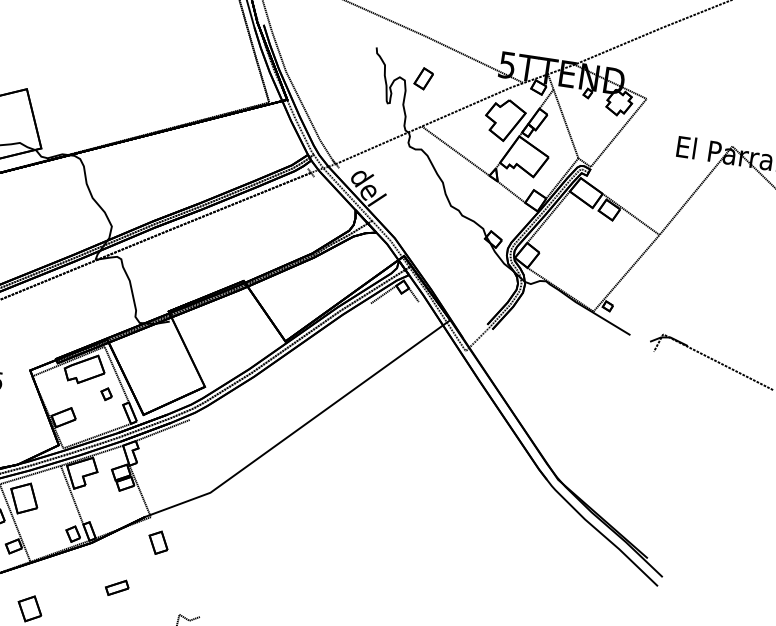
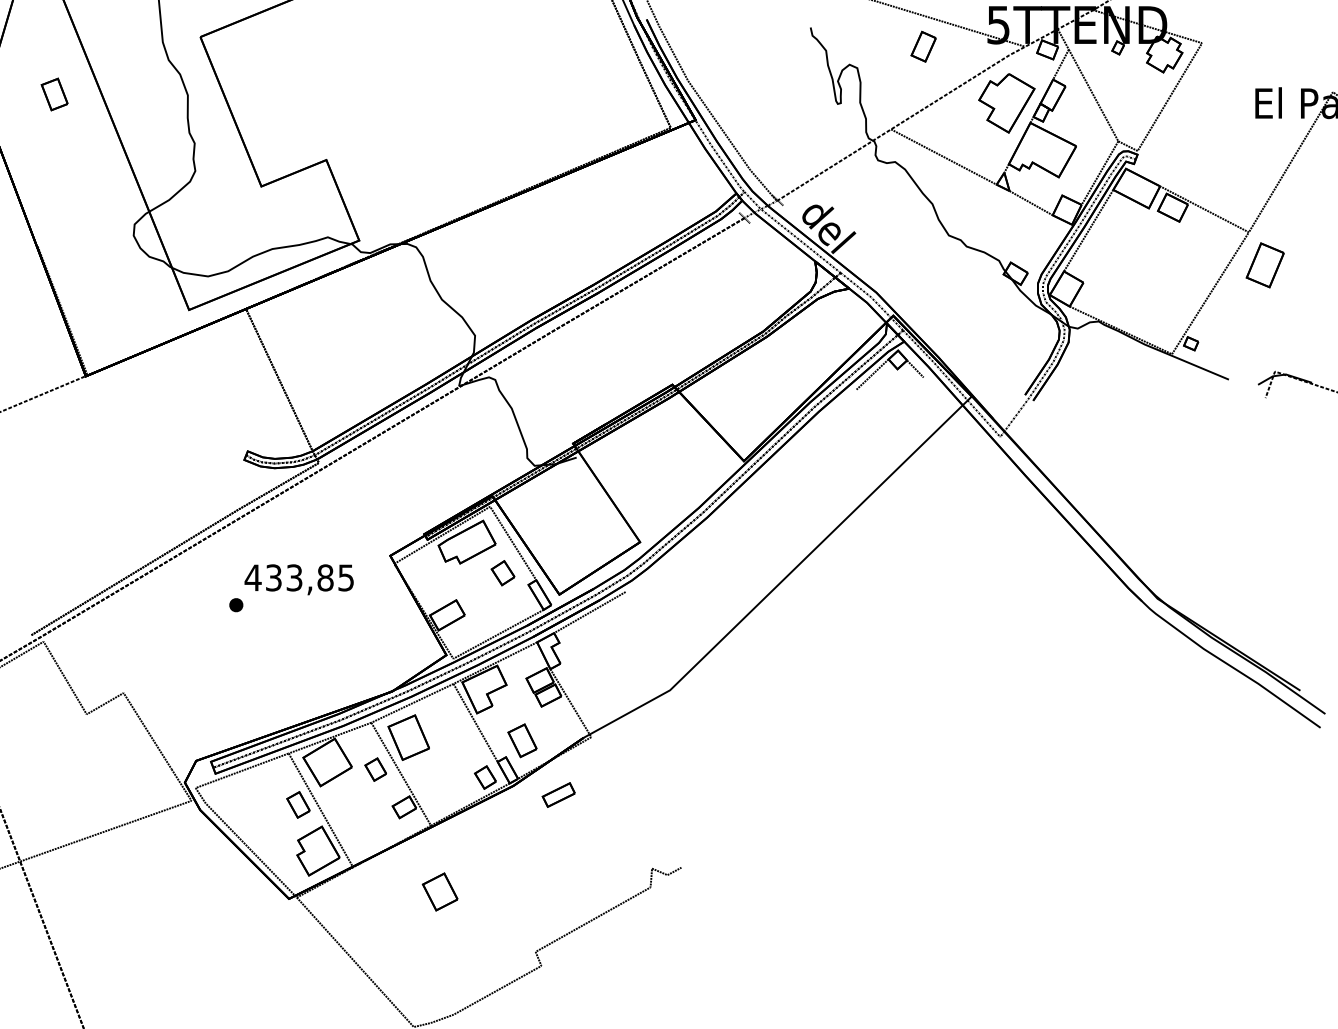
part: (423, 78) -> (923, 46), moved
part: (666, 259) -> (1264, 265), added
part: (106, 394) -> (502, 573), size x1.43
part: (158, 542) -> (522, 740), moved
part: (117, 587) -> (558, 794), moved

